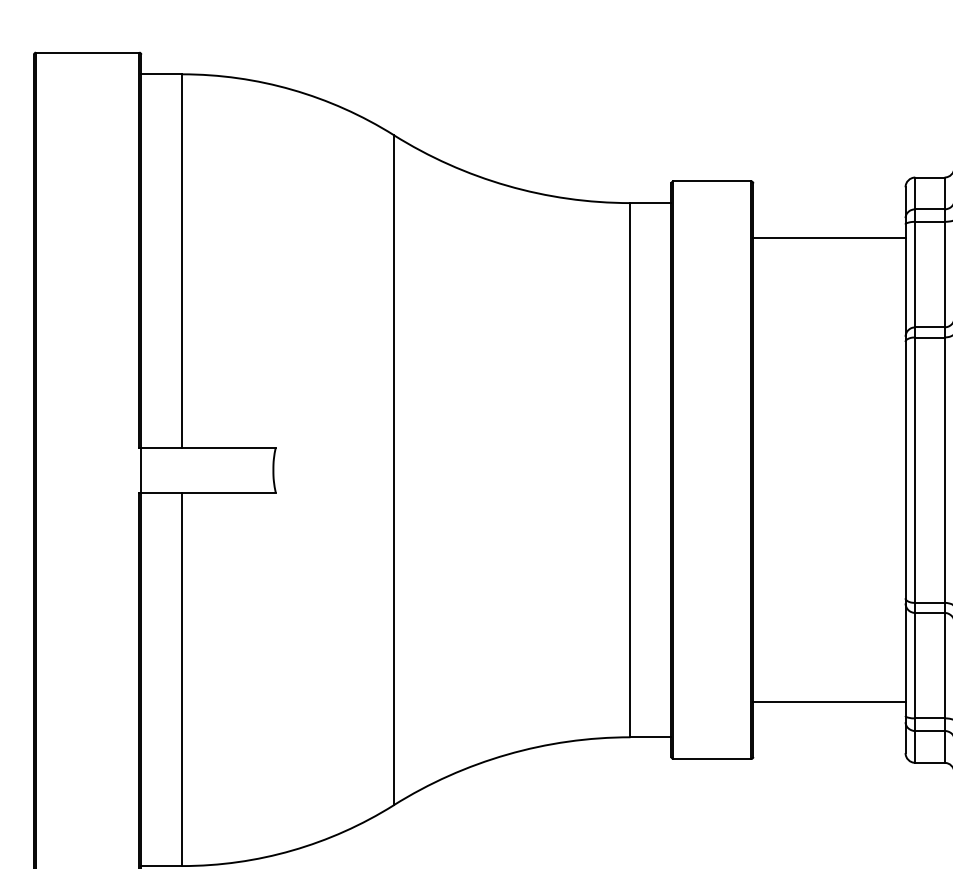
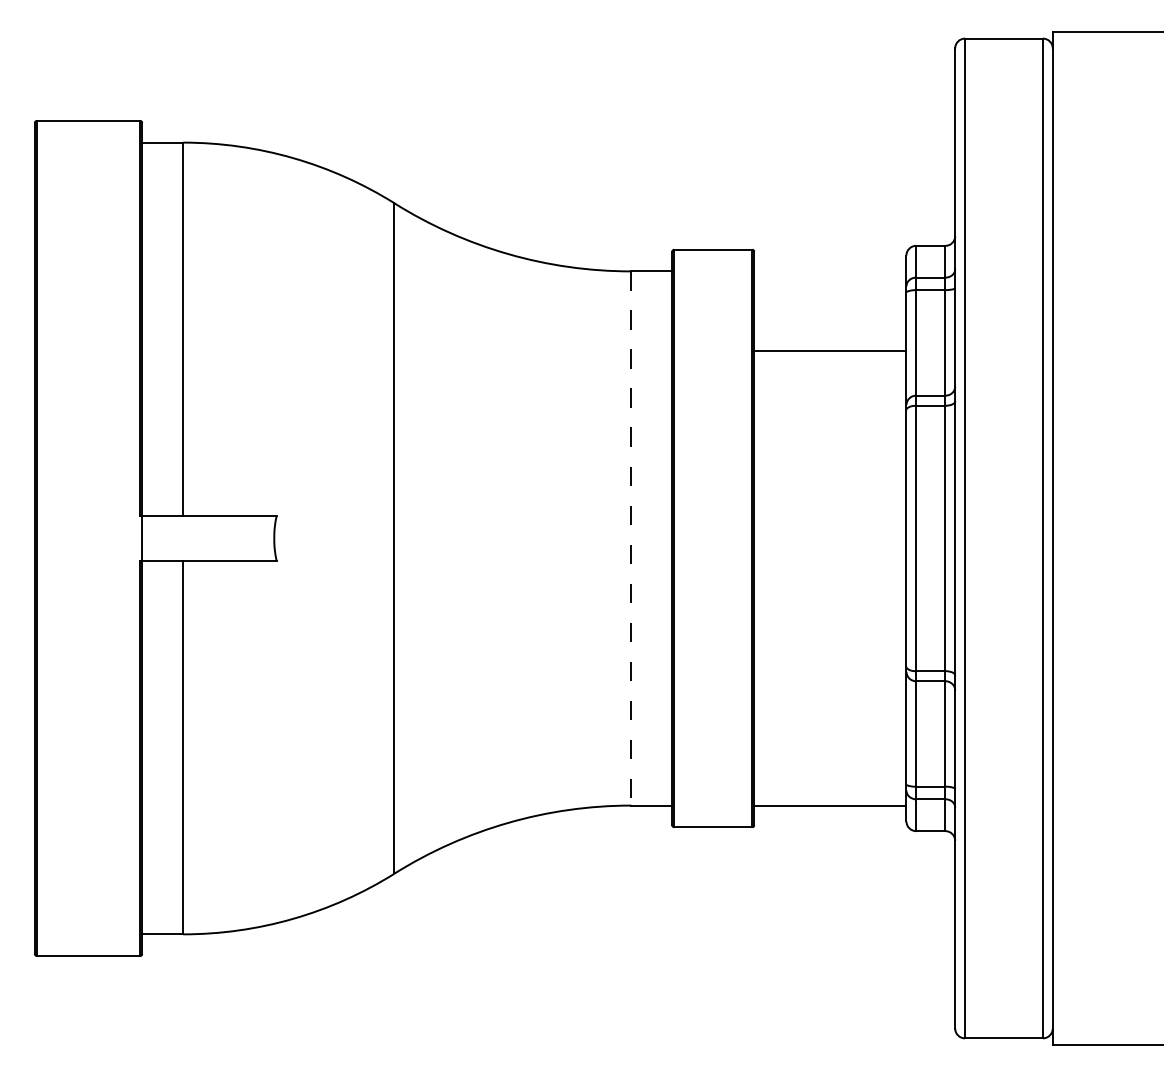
line: (829, 238) -> (830, 350), moved
line: (630, 470) -> (631, 538), solid -> dashed
line: (829, 702) -> (830, 806), moved

